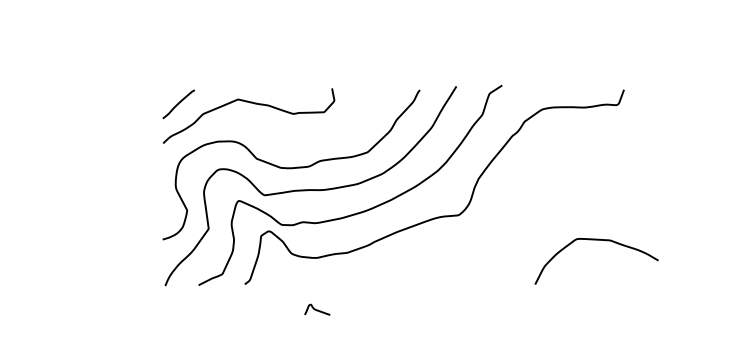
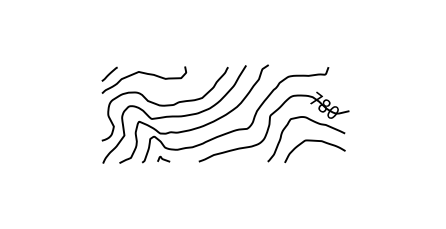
part: (511, 210) -> (273, 126), added
curve: (316, 308) -> (163, 158), moved

